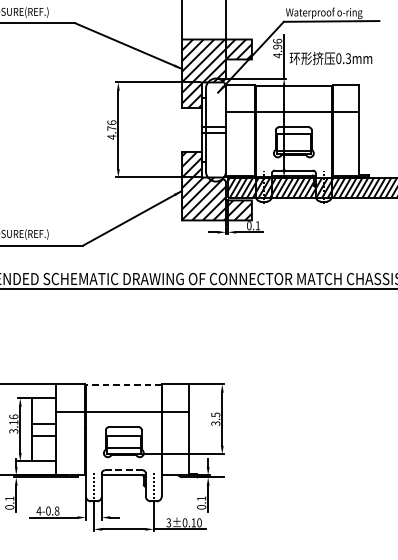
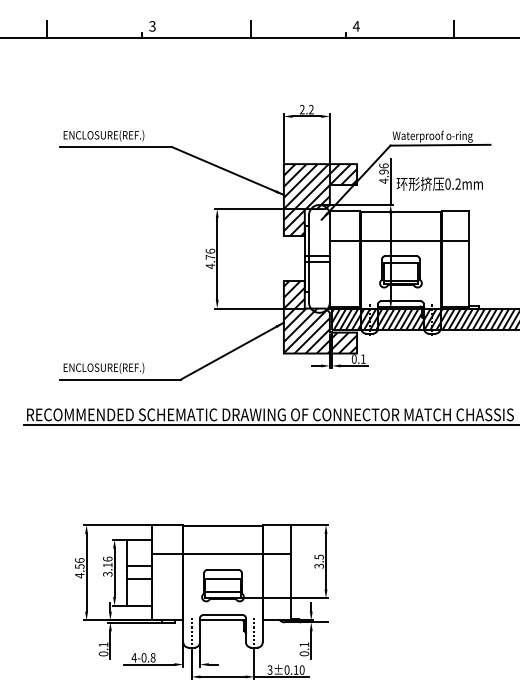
text: (347, 58) -> (457, 184), 0.3mm -> 0.2mm
line: (124, 385) -> (223, 526), dashed -> solid
line: (124, 470) -> (223, 615), dashed -> solid

